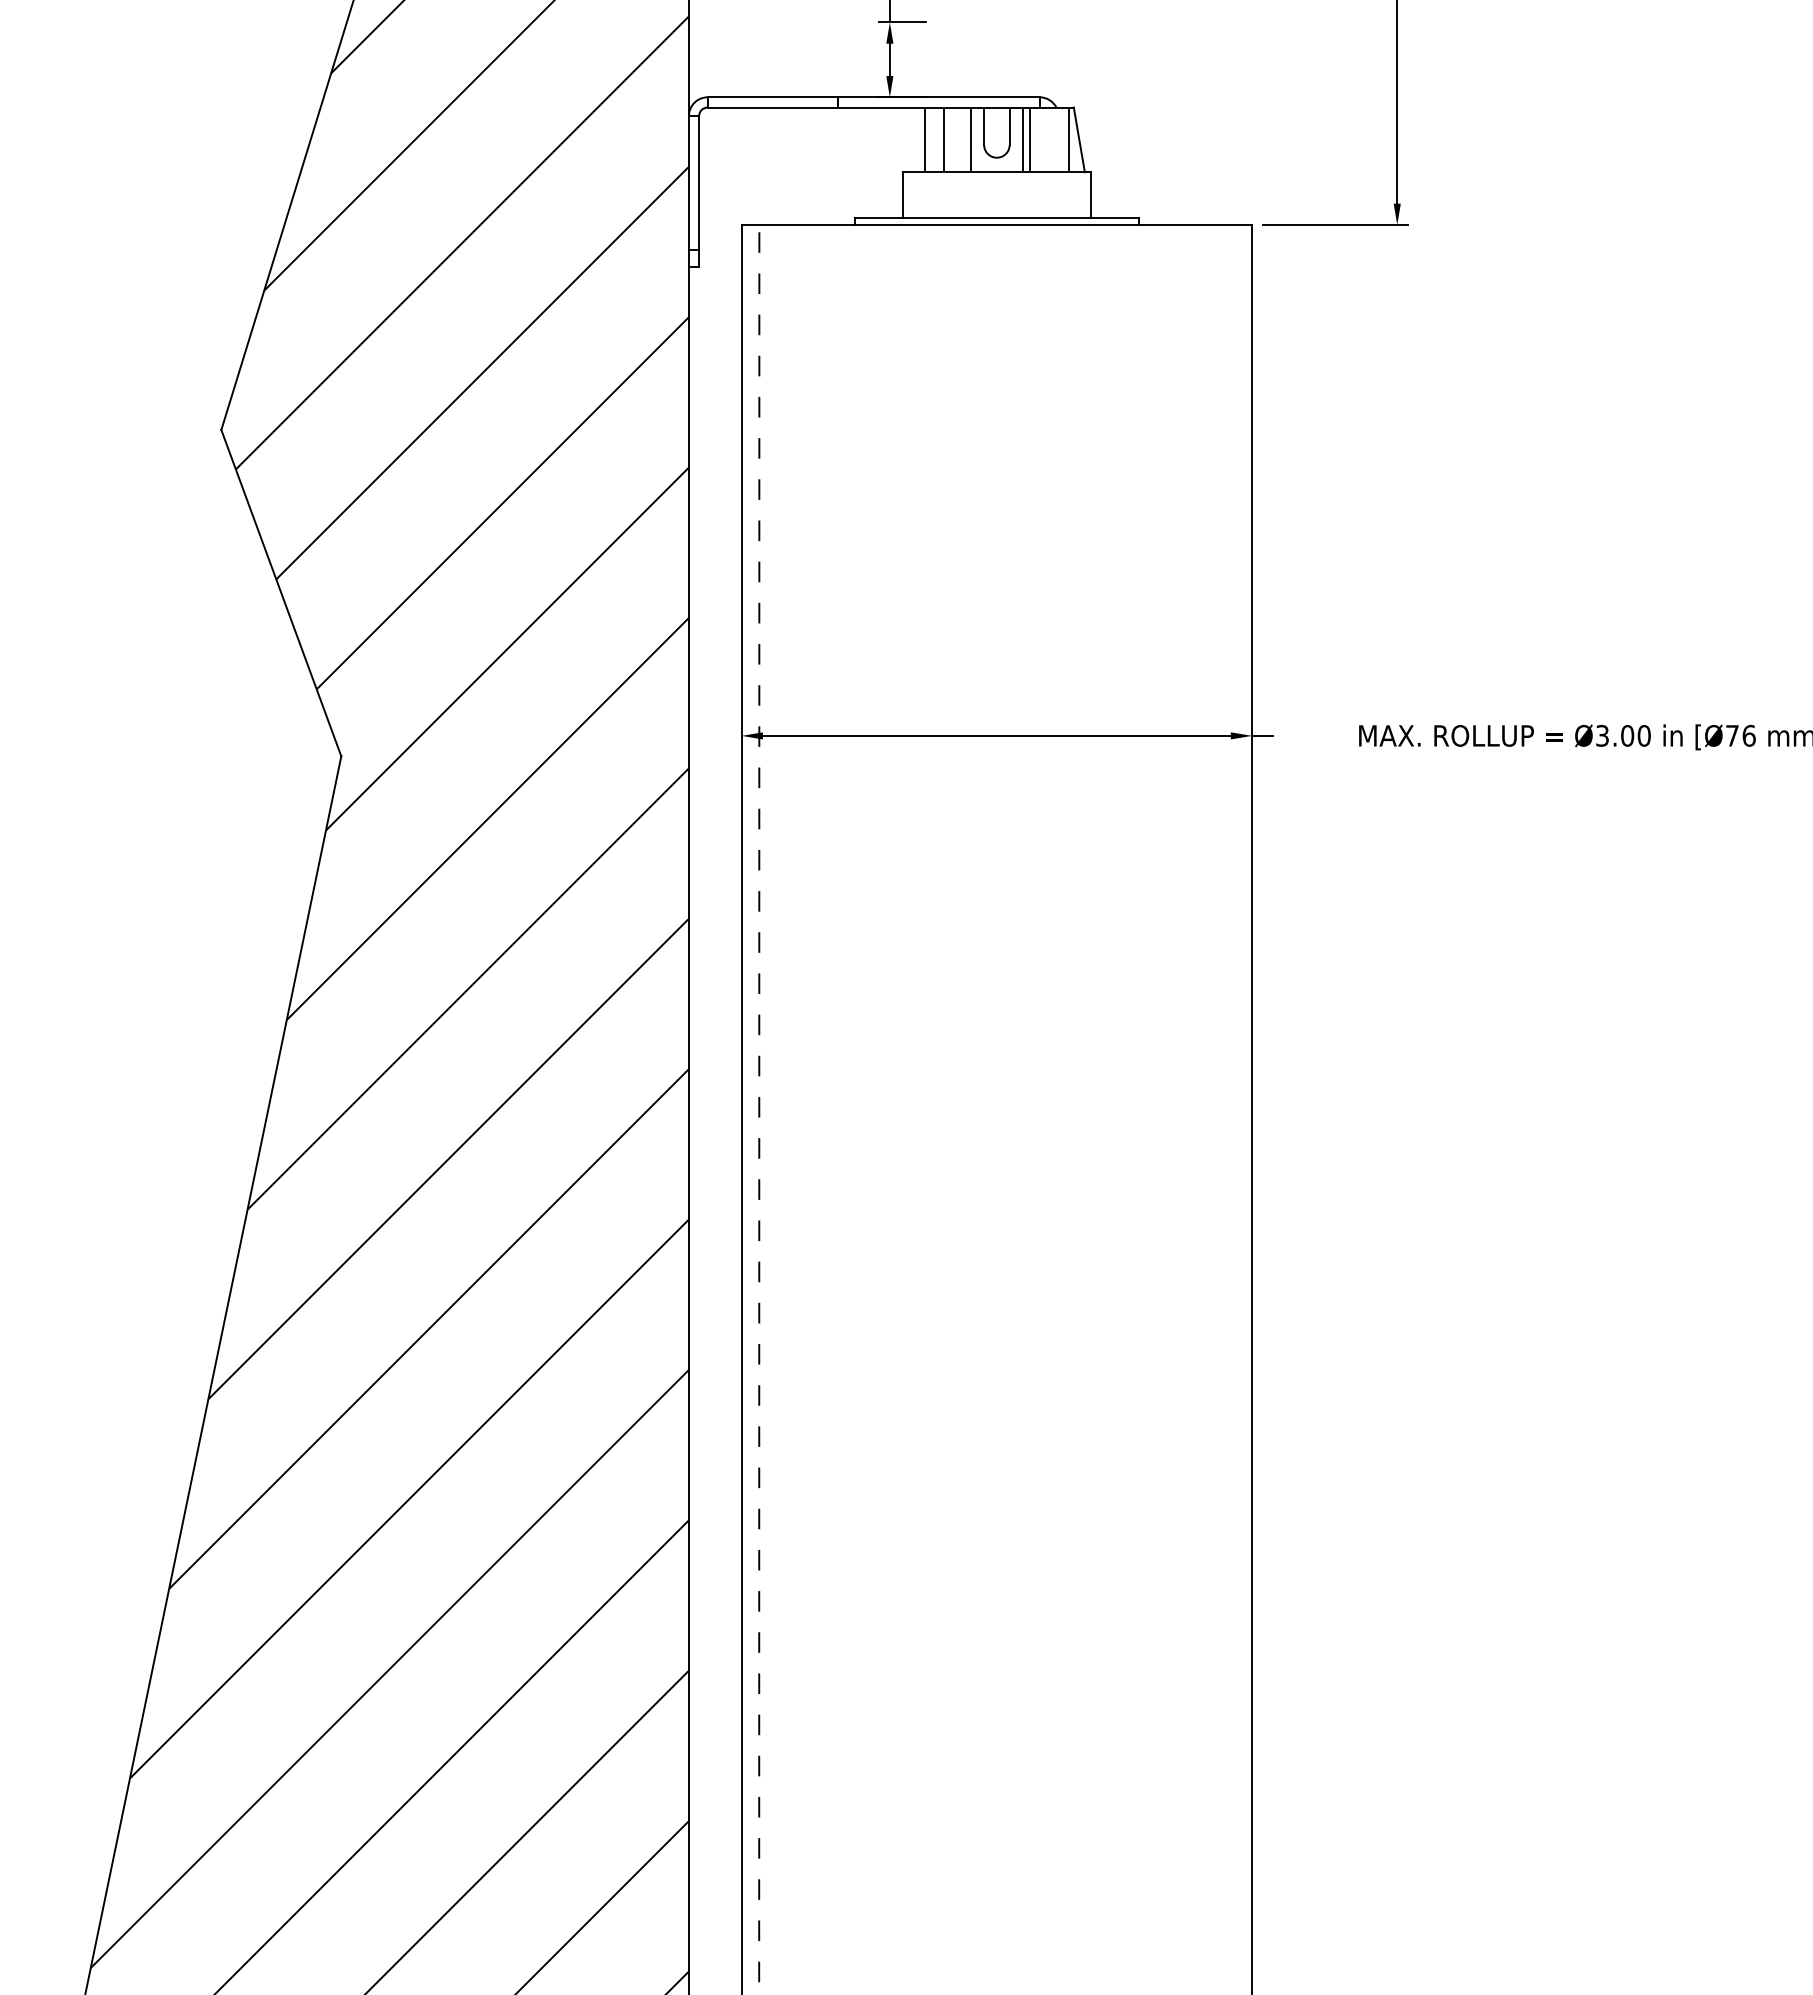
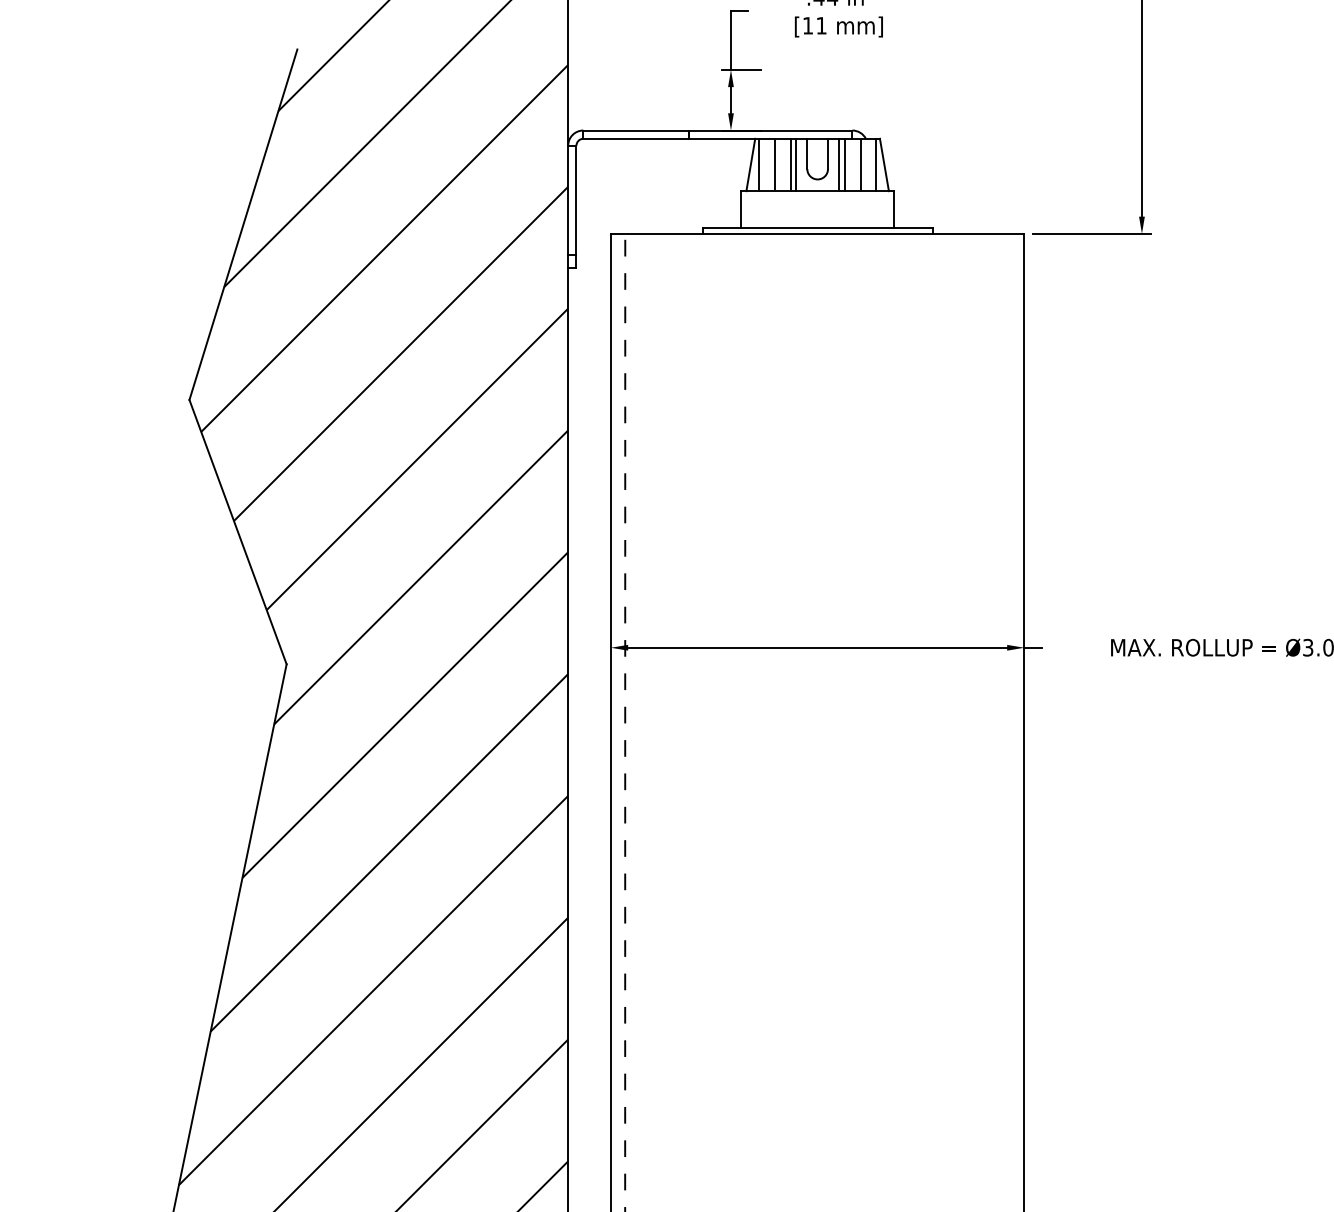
line: (913, 139) -> (750, 164), added
line: (963, 139) -> (790, 164), added
line: (1049, 139) -> (860, 164), added

